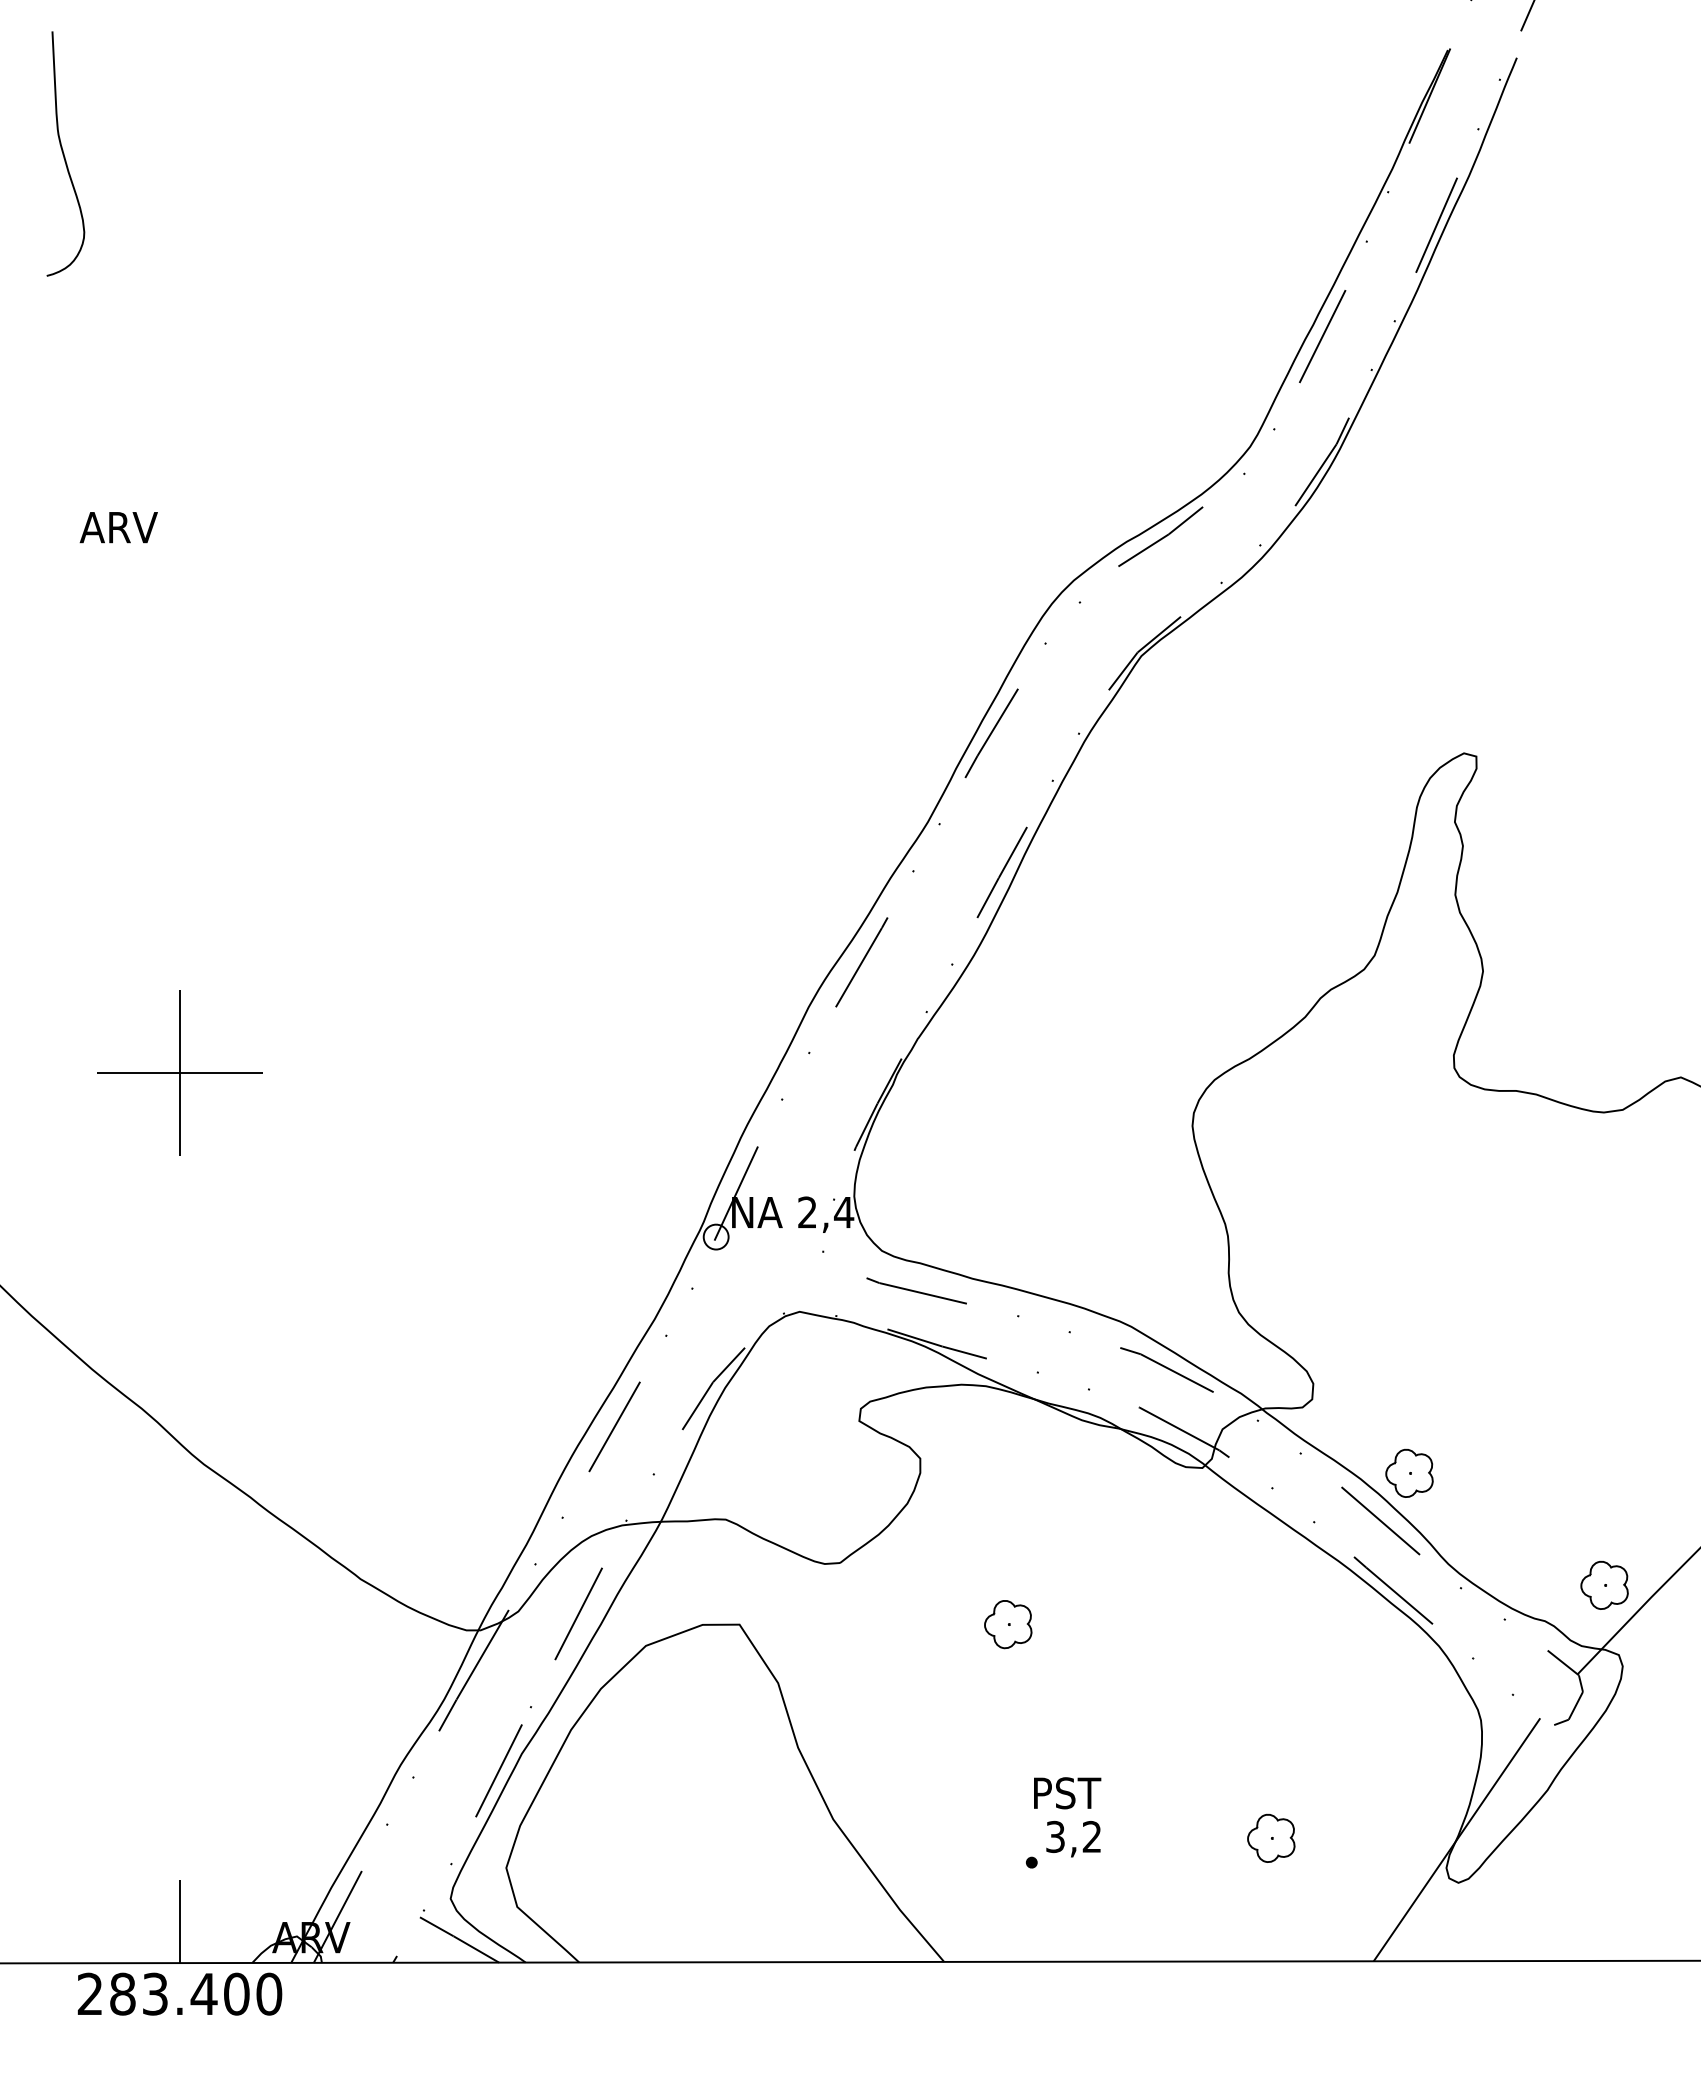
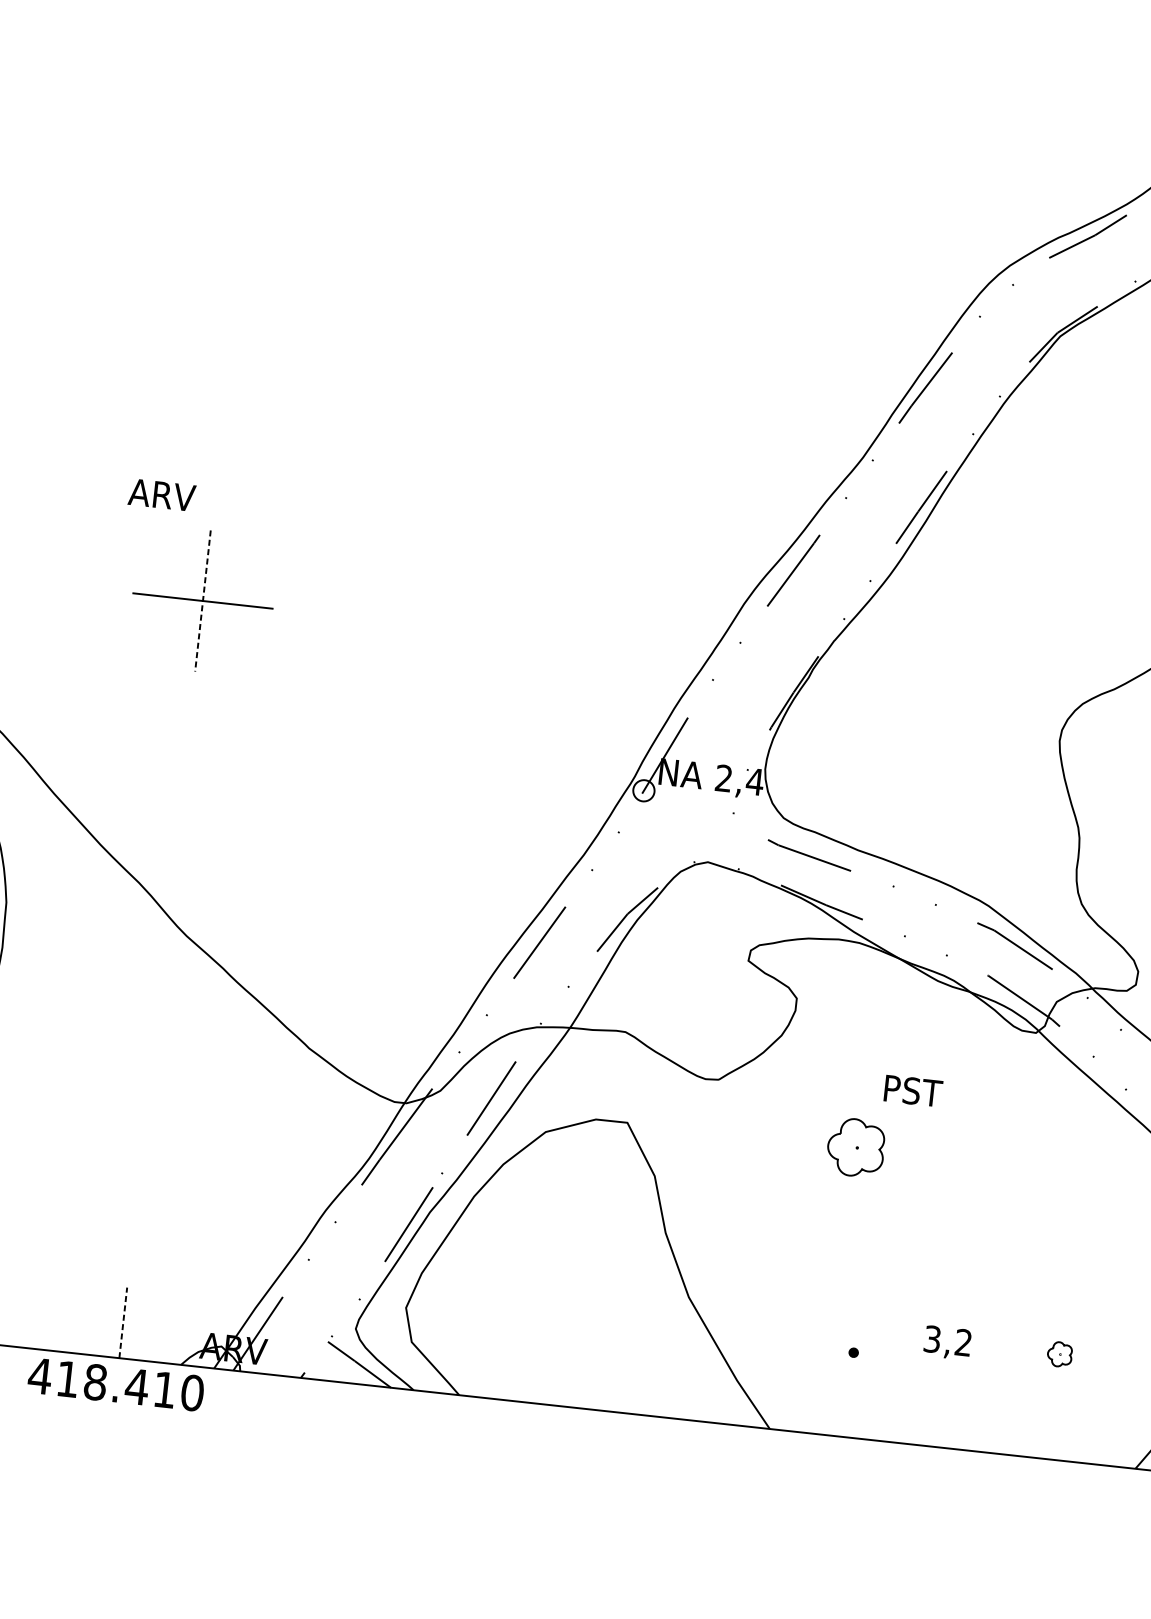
text: (118, 527) -> (161, 495), moved
line: (179, 1073) -> (202, 601), solid -> dashed
part: (1008, 1624) -> (856, 1147), size x1.4
text: (1067, 1793) -> (913, 1091), moved
part: (1271, 1837) -> (1060, 1353), size x0.6
text: (1073, 1839) -> (947, 1343), moved
line: (179, 1921) -> (122, 1322), solid -> dashed
text: (162, 1993) -> (101, 1382), 283.400 -> 418.410

